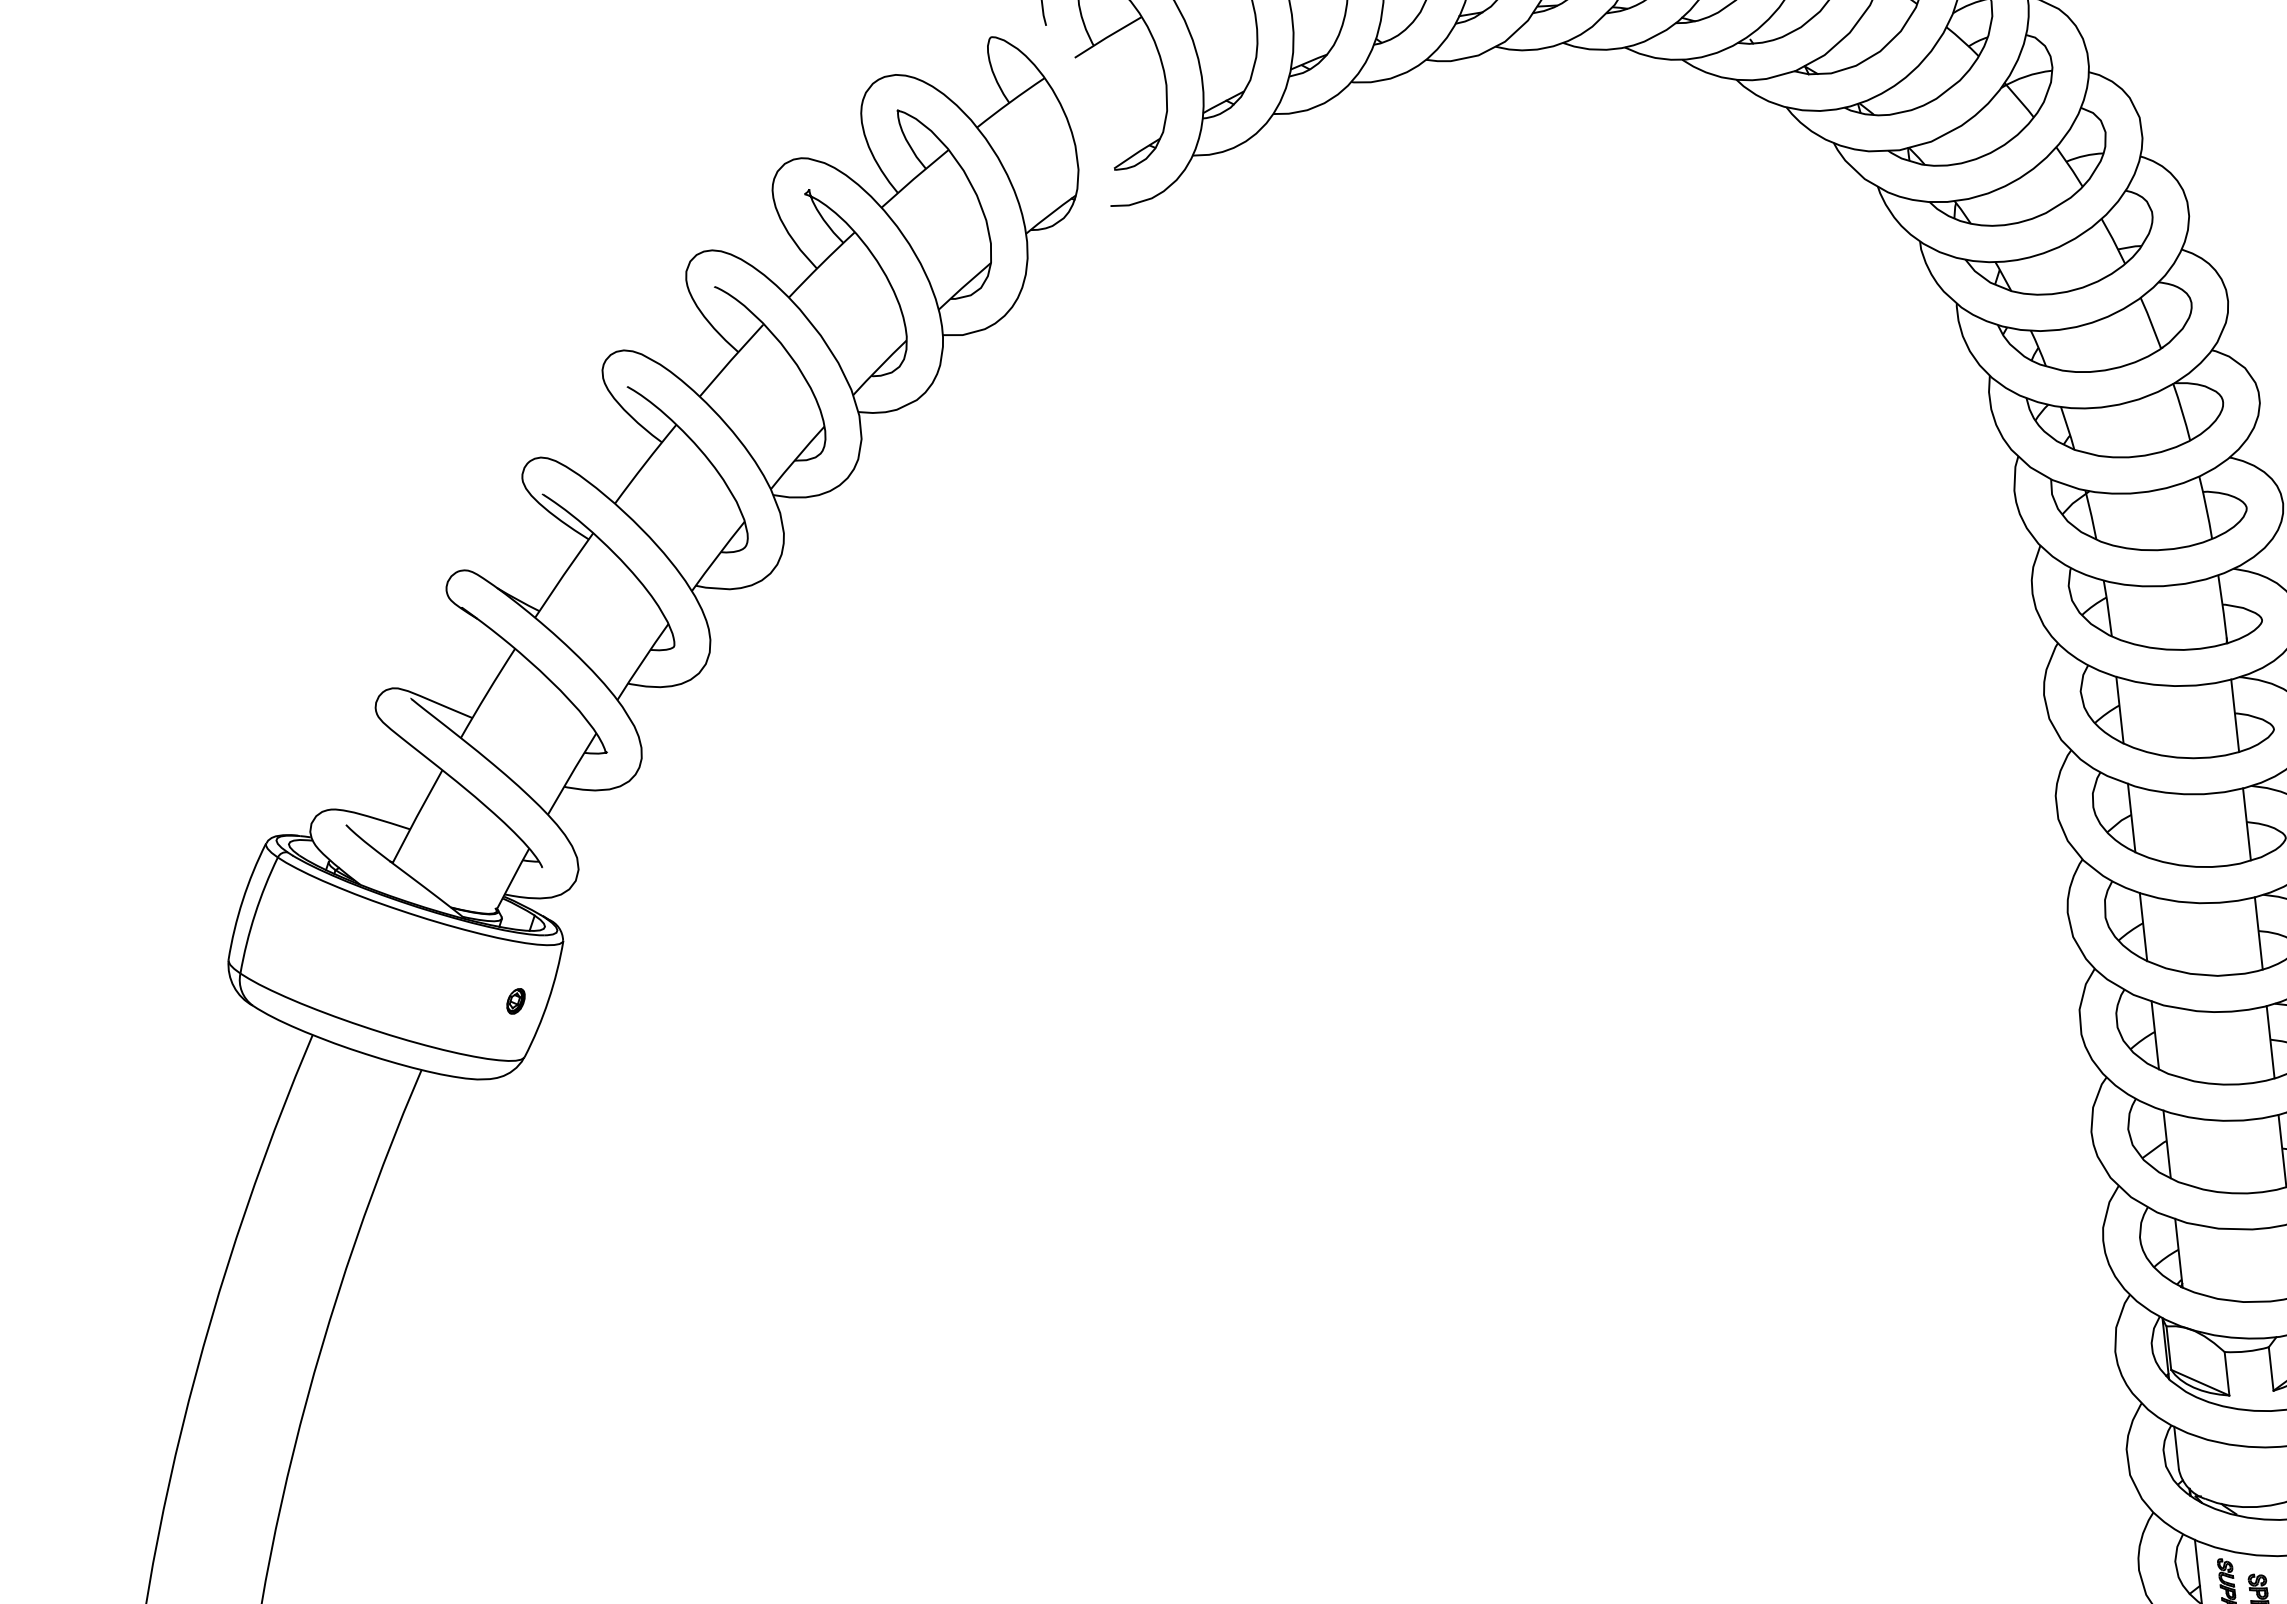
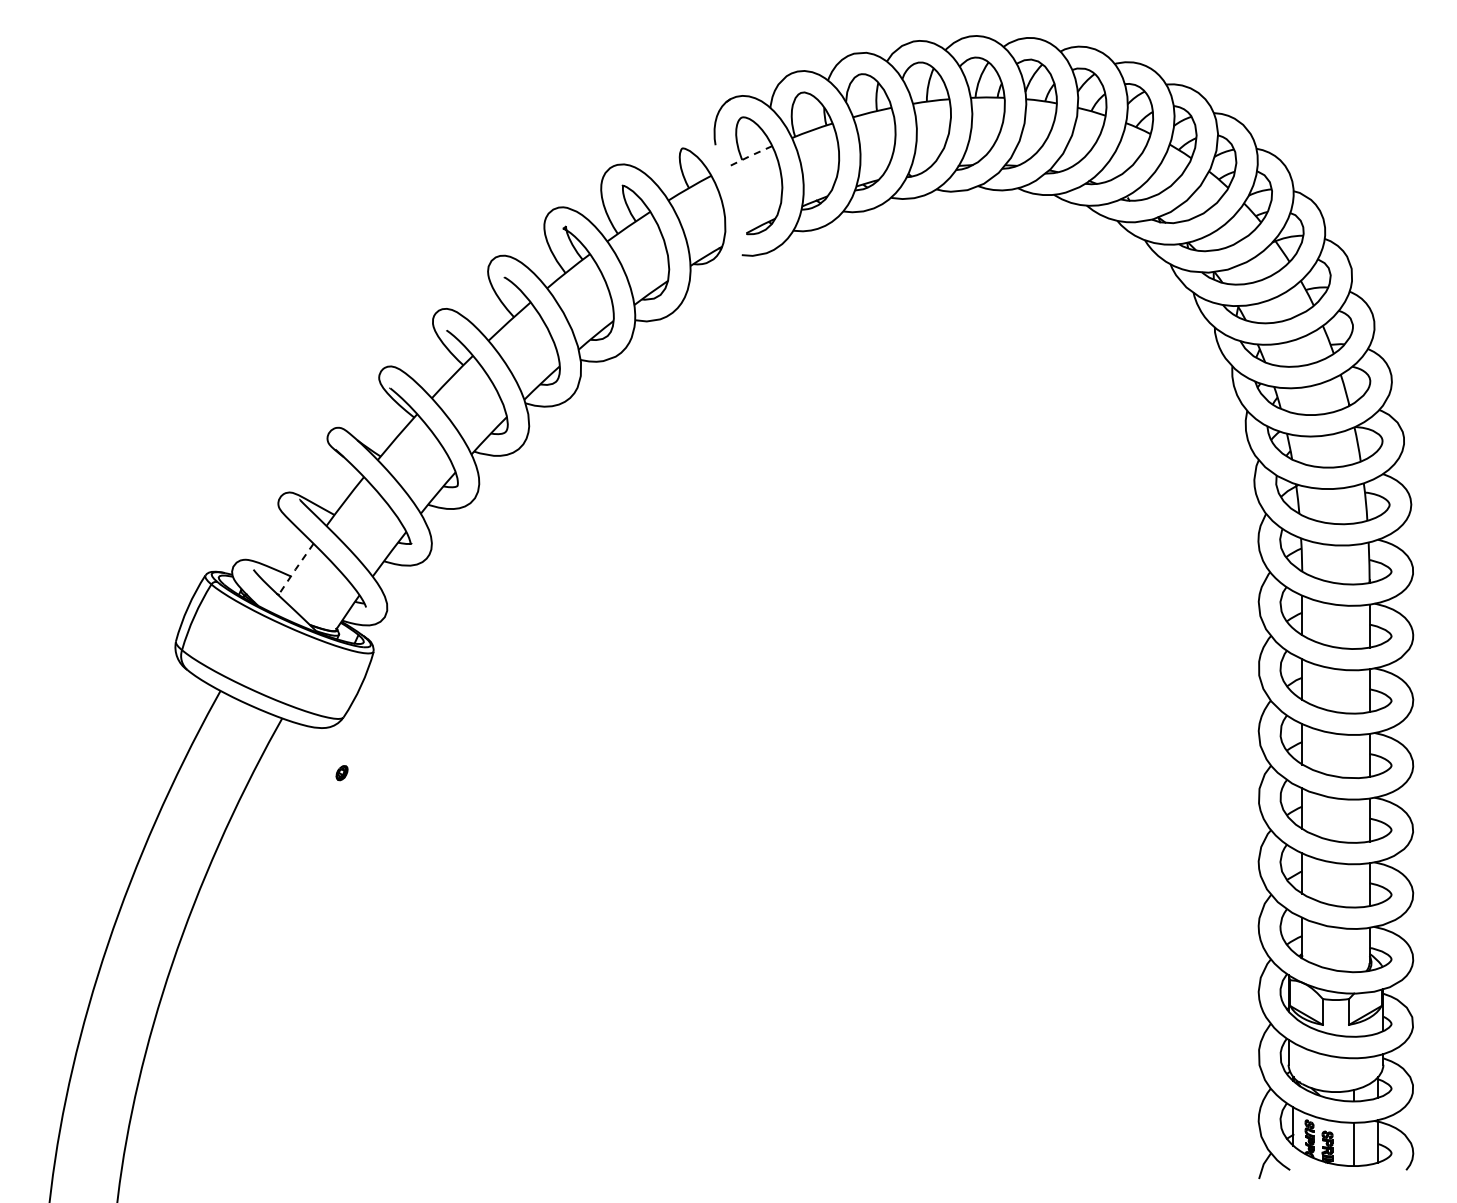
line: (1107, 38) -> (750, 156), solid -> dashed
line: (416, 816) -> (295, 569), solid -> dashed
part: (515, 1002) -> (341, 773), moved

